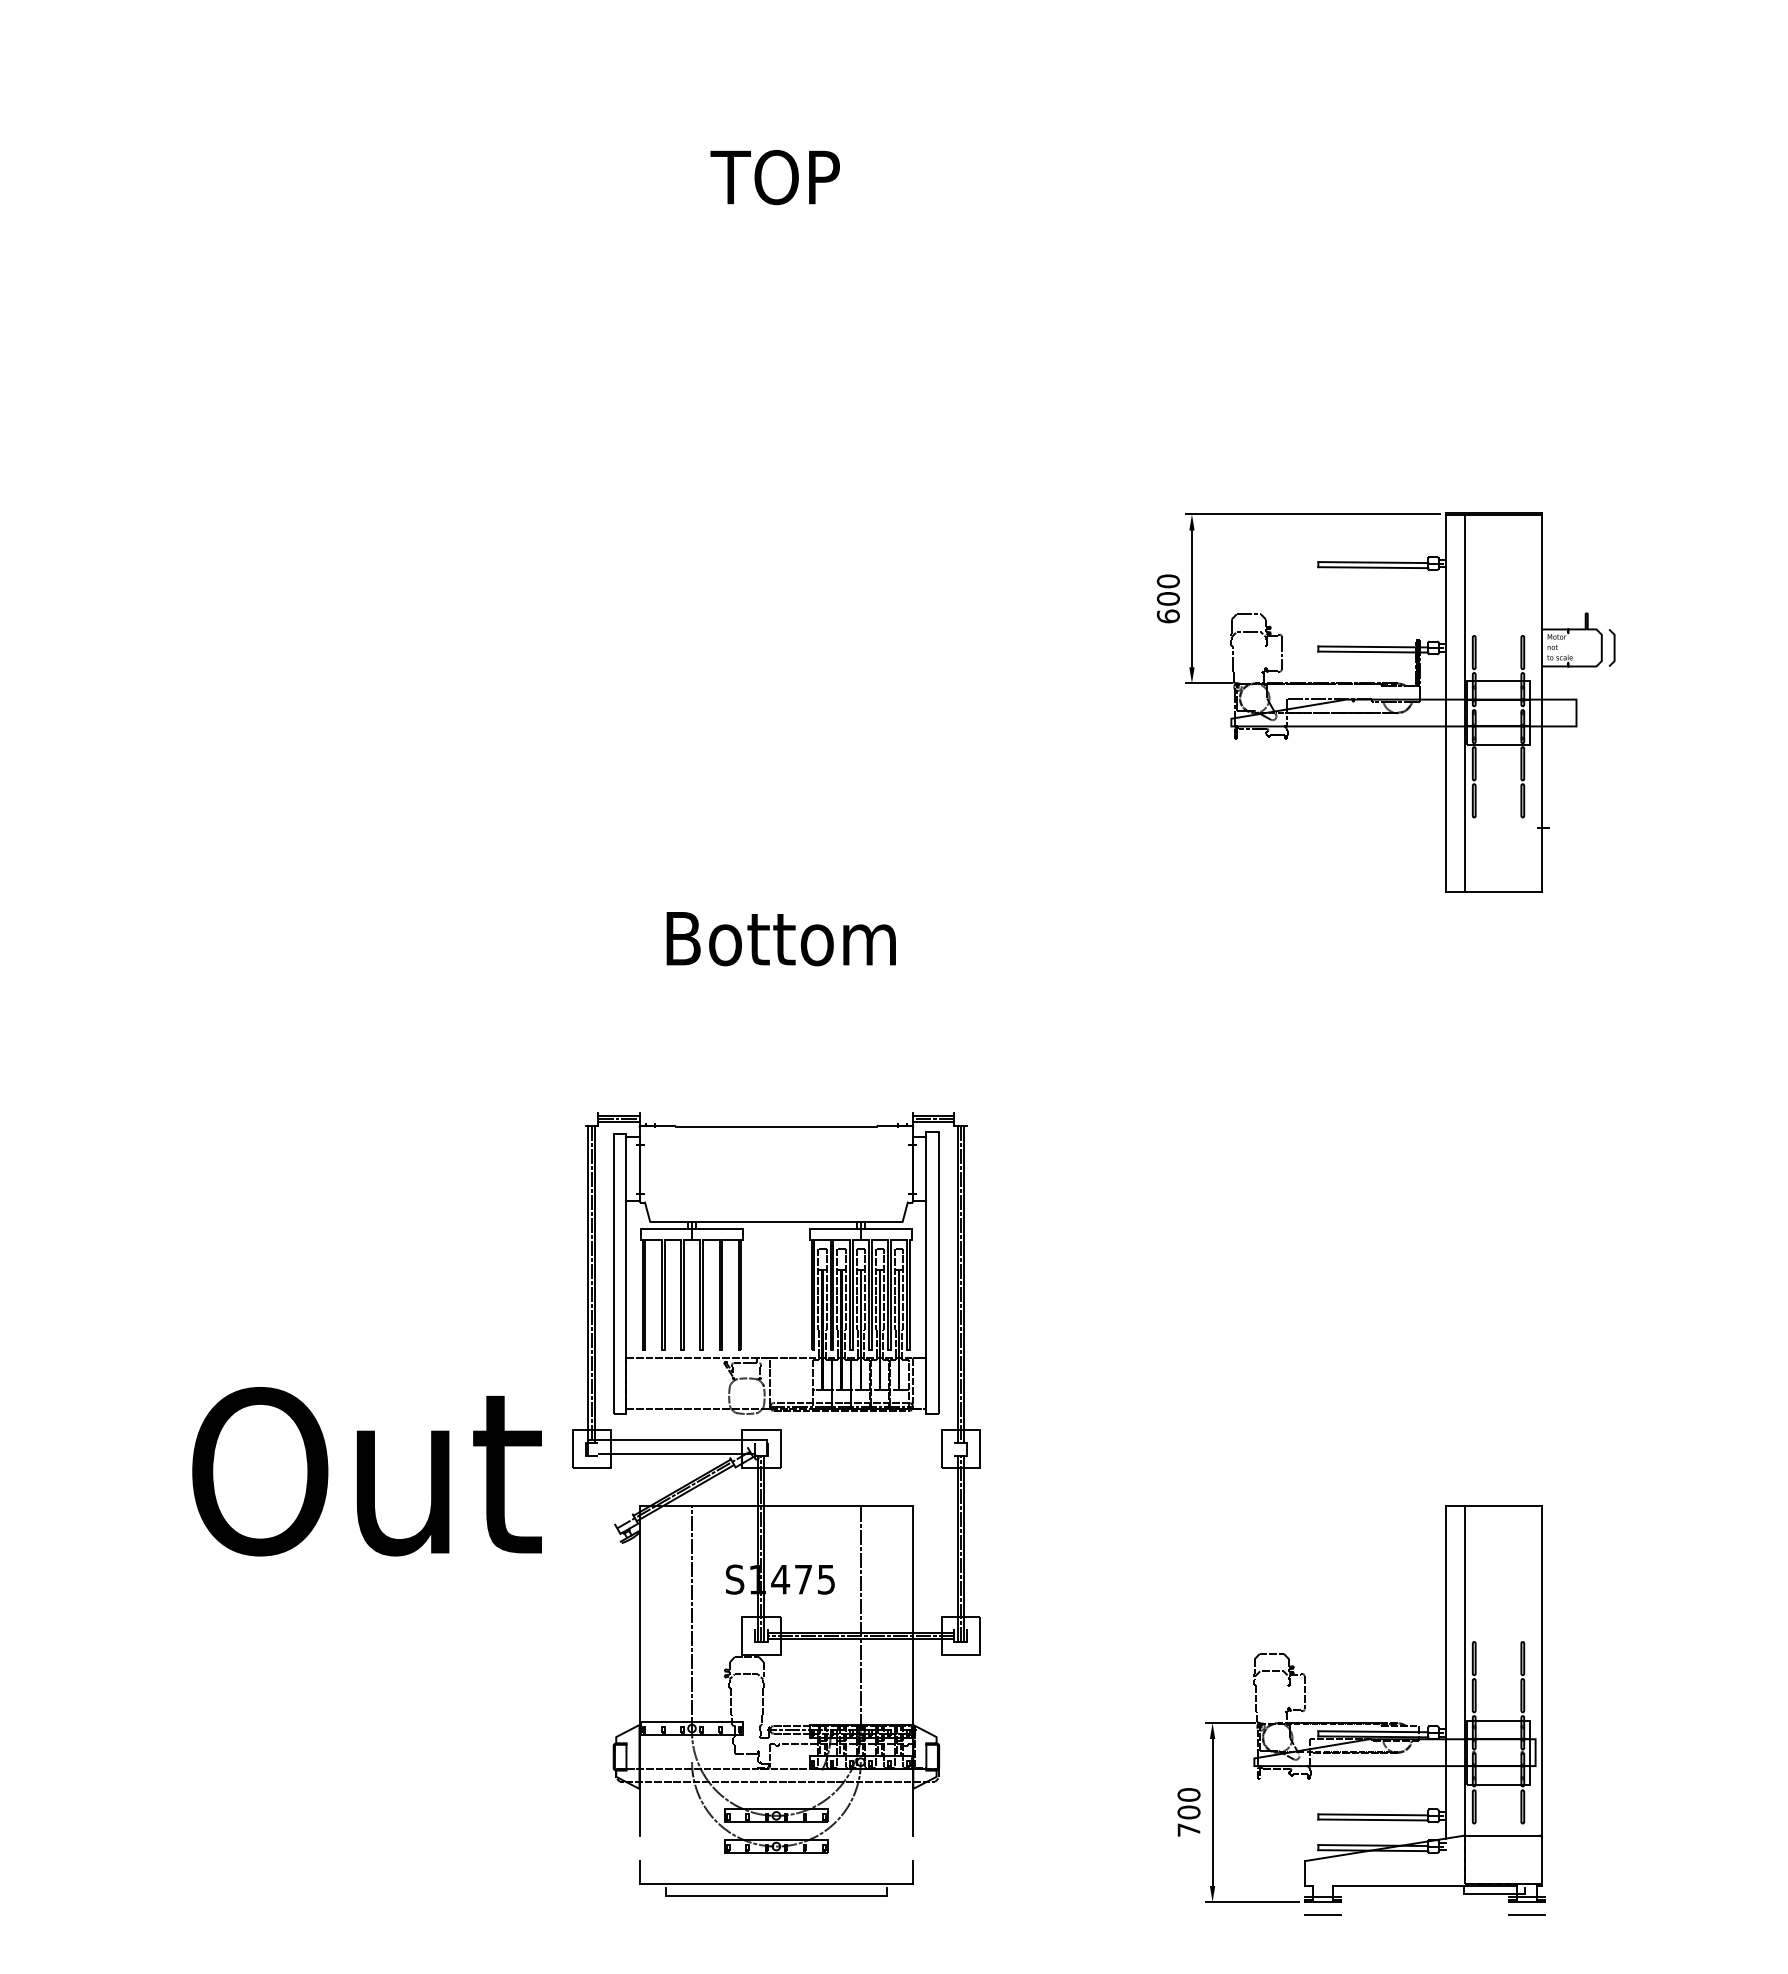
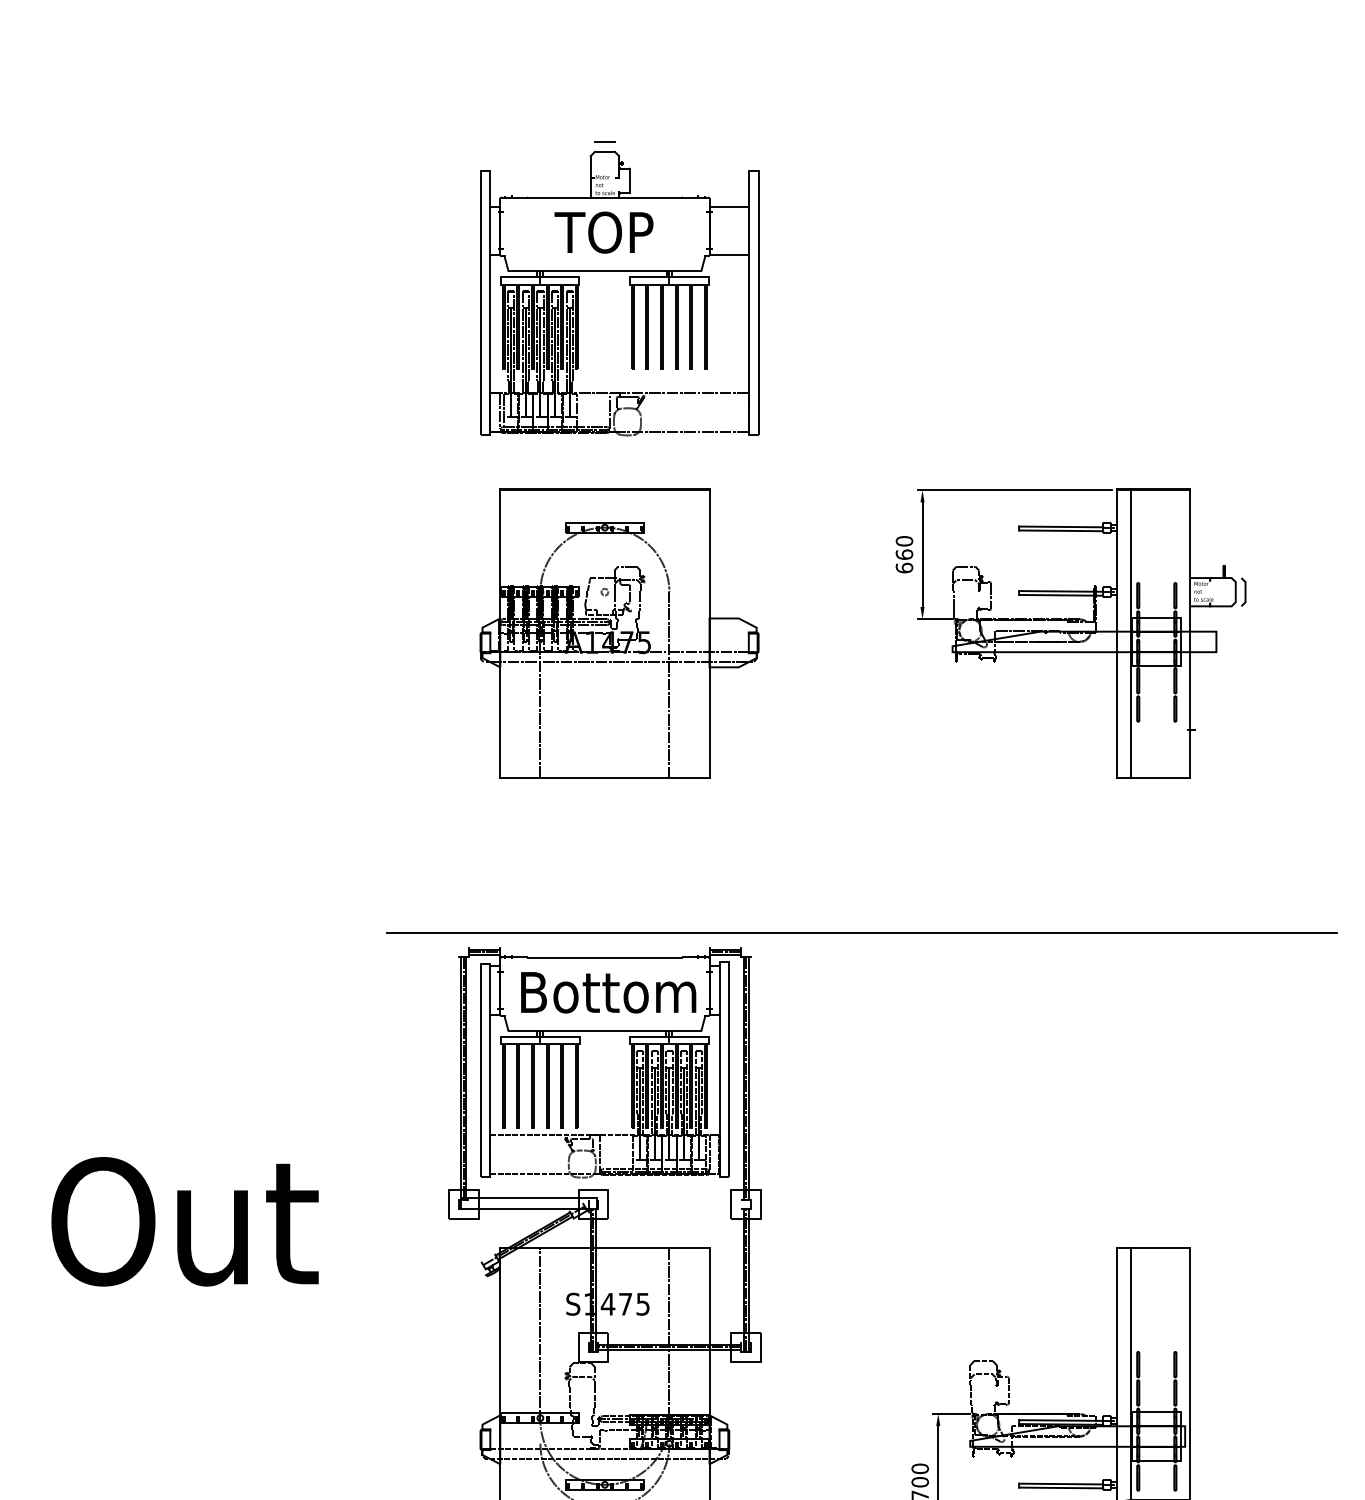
part: (809, 245) -> (630, 284), added
text: (1167, 598) -> (903, 554), 600 -> 660
part: (795, 702) -> (619, 633), added
text: (780, 939) -> (608, 993), moved
line: (1112, 1094) -> (861, 933), added
text: (366, 1471) -> (184, 1221), moved

